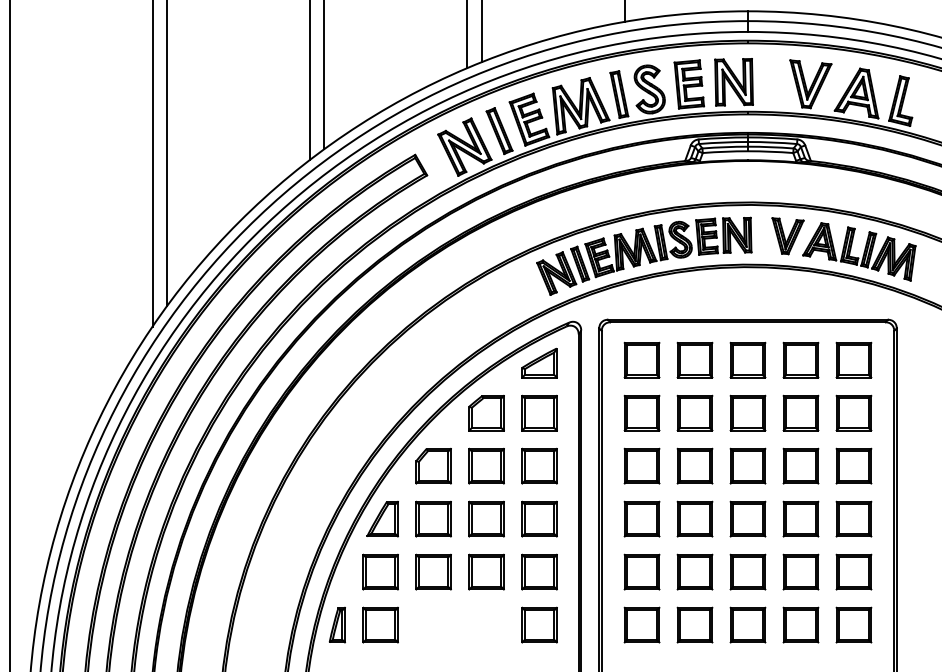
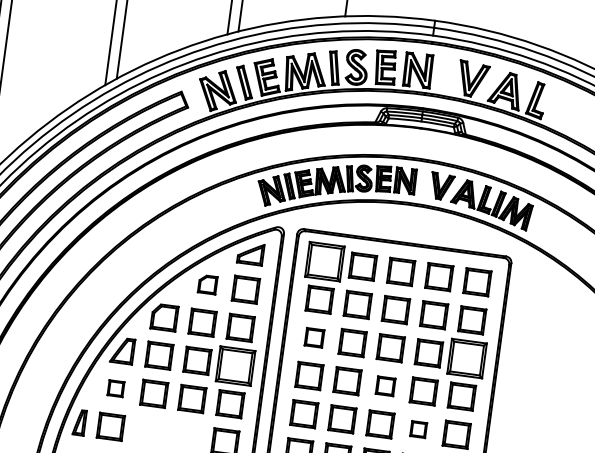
part: (641, 359) -> (324, 261), size x1.4
part: (486, 413) -> (207, 284), size x0.7
part: (641, 465) -> (314, 337), size x0.7
part: (853, 465) -> (466, 357), size x1.4
part: (539, 518) -> (235, 365), size x1.4
part: (747, 518) -> (385, 385), size x0.7
part: (380, 571) -> (116, 388), size x0.6
part: (800, 571) -> (418, 429), size x0.6

